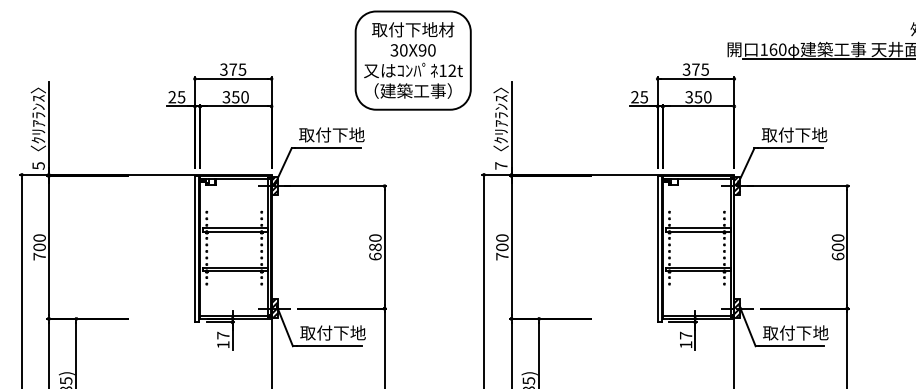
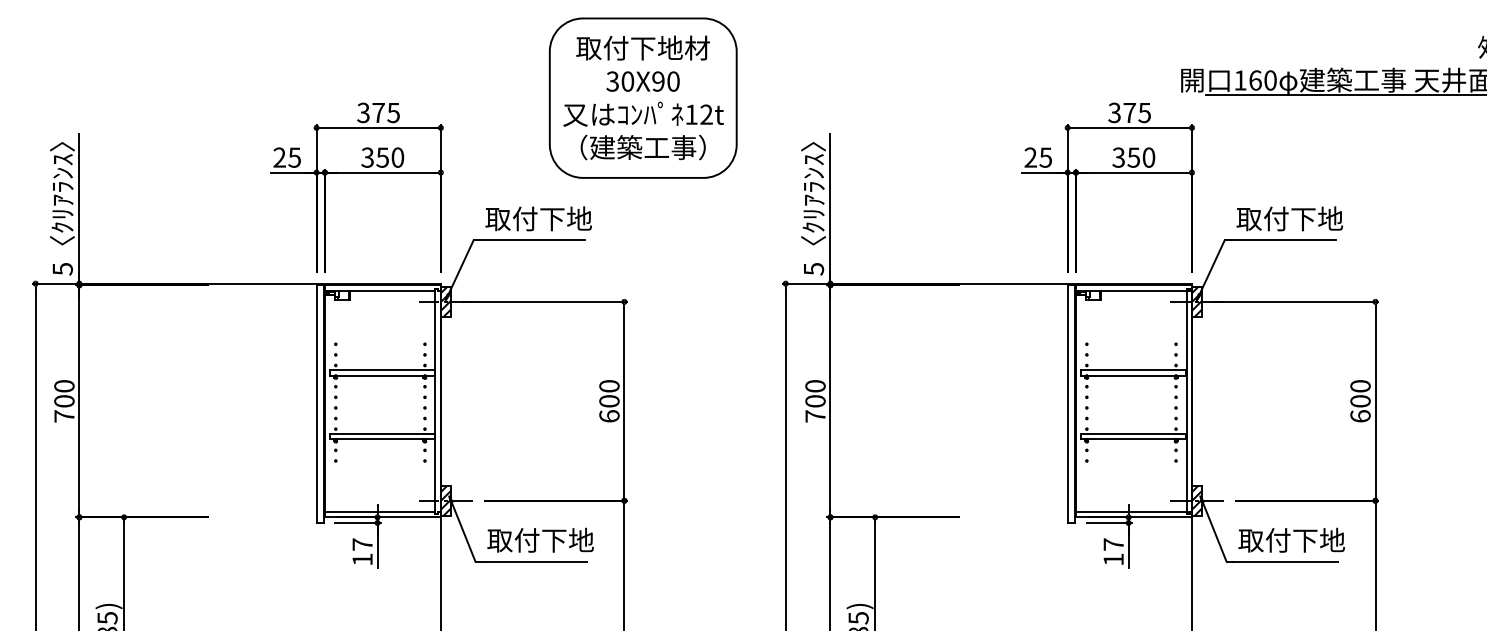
part: (412, 60) -> (642, 97), moved
text: (501, 165) -> (814, 268), 7 -> 5
text: (375, 247) -> (609, 401), 680 -> 600

